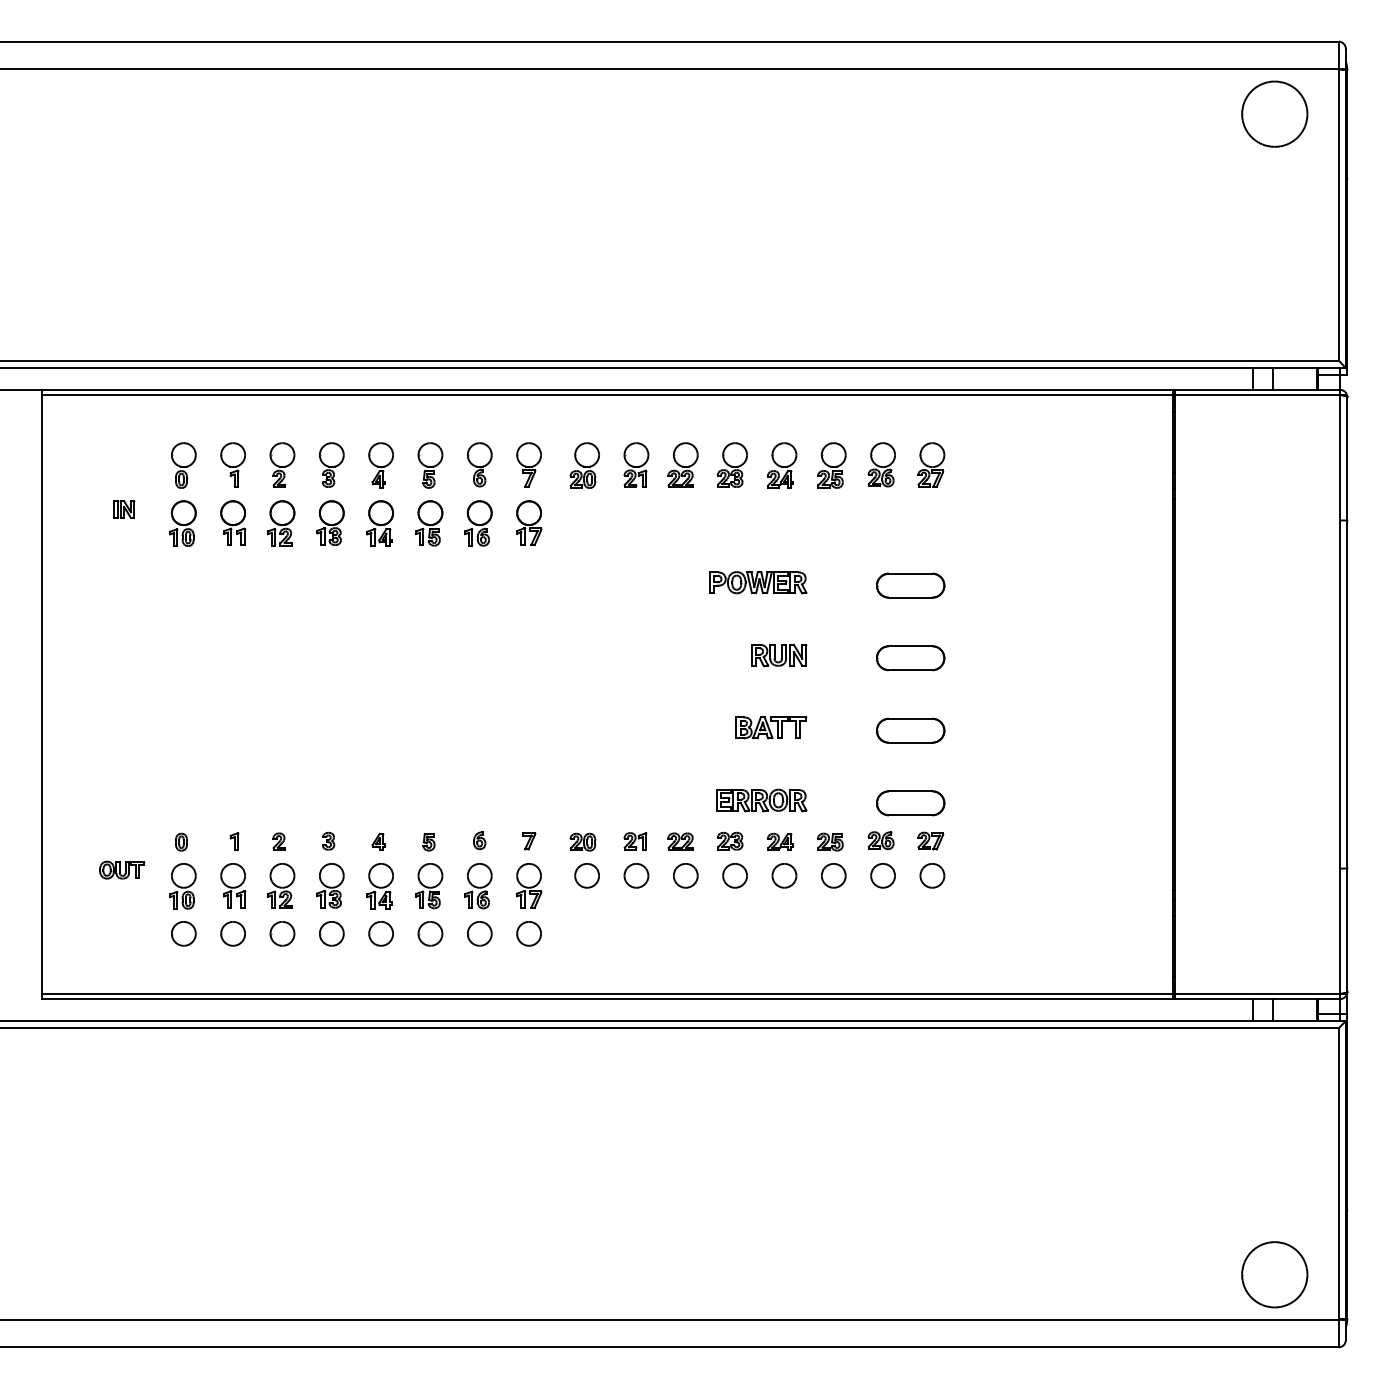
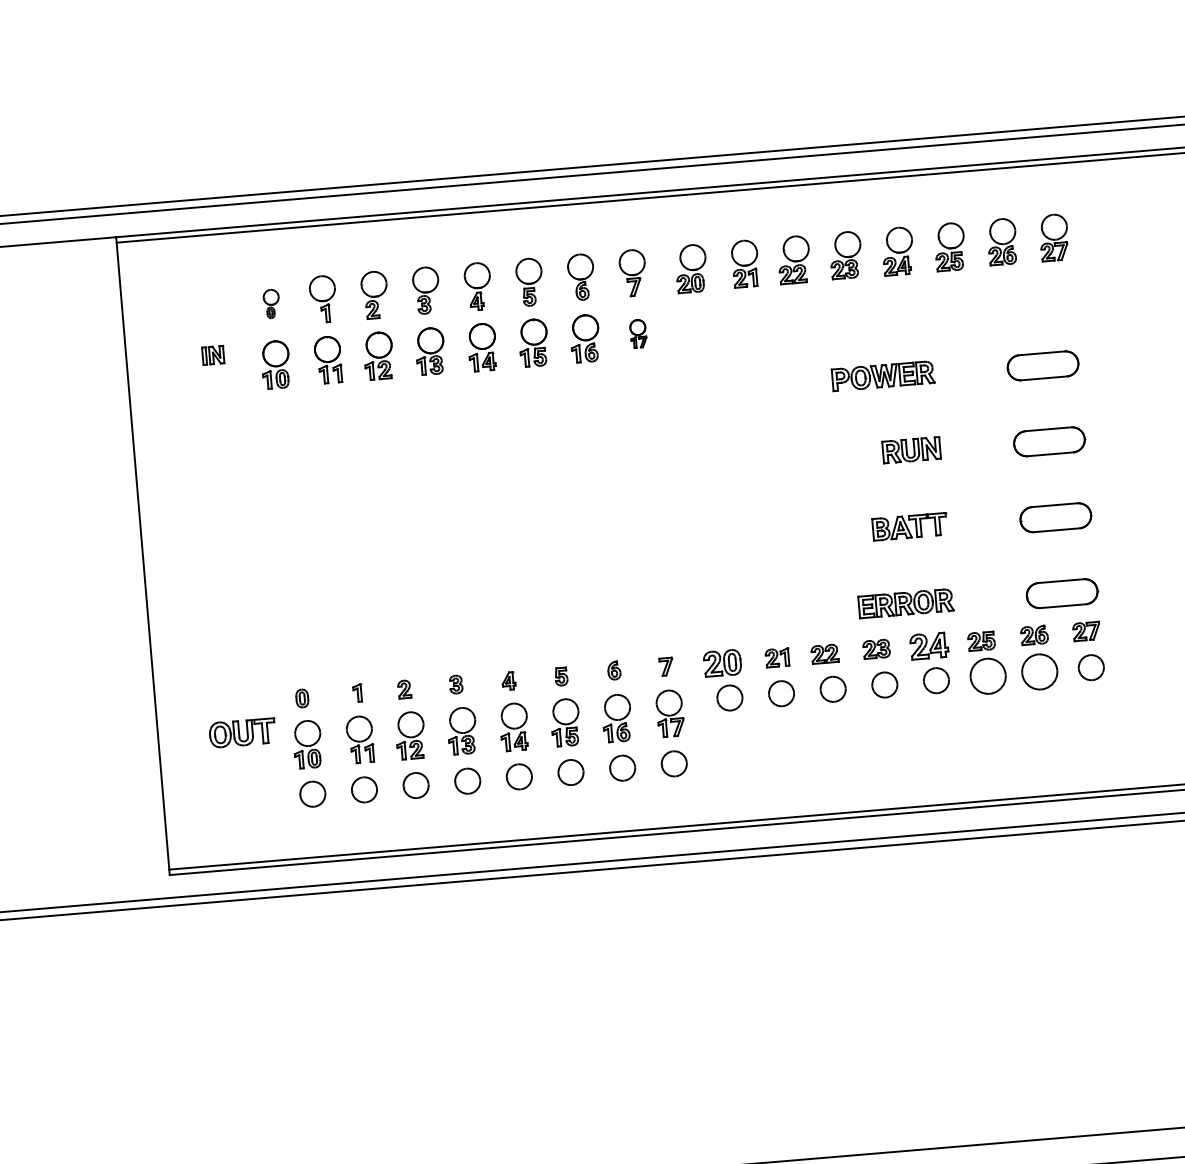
part: (183, 465) -> (271, 303), size x0.6
part: (529, 522) -> (638, 333), size x0.6
part: (582, 841) -> (722, 662), size x1.4
part: (780, 841) -> (929, 645), size x1.4
part: (122, 869) -> (242, 732), size x1.4
part: (833, 875) -> (987, 676), size x1.4
part: (882, 875) -> (1039, 671), size x1.4

